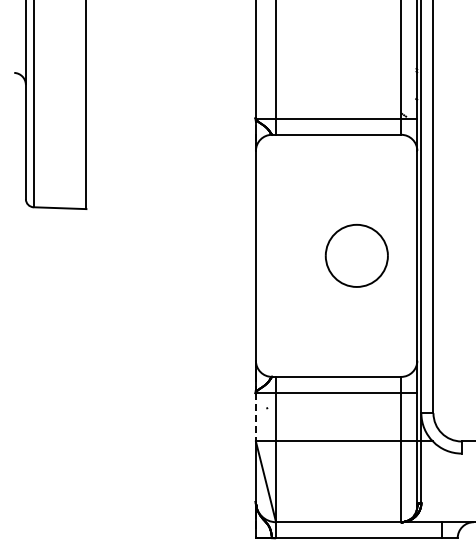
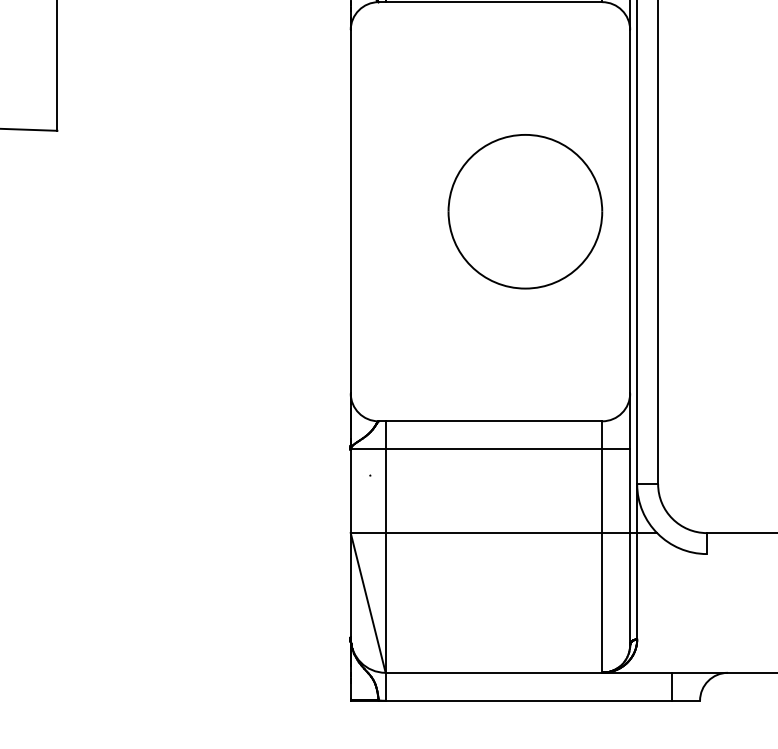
part: (356, 255) -> (524, 211), size x1.43
line: (255, 417) -> (350, 491), dashed -> solid

